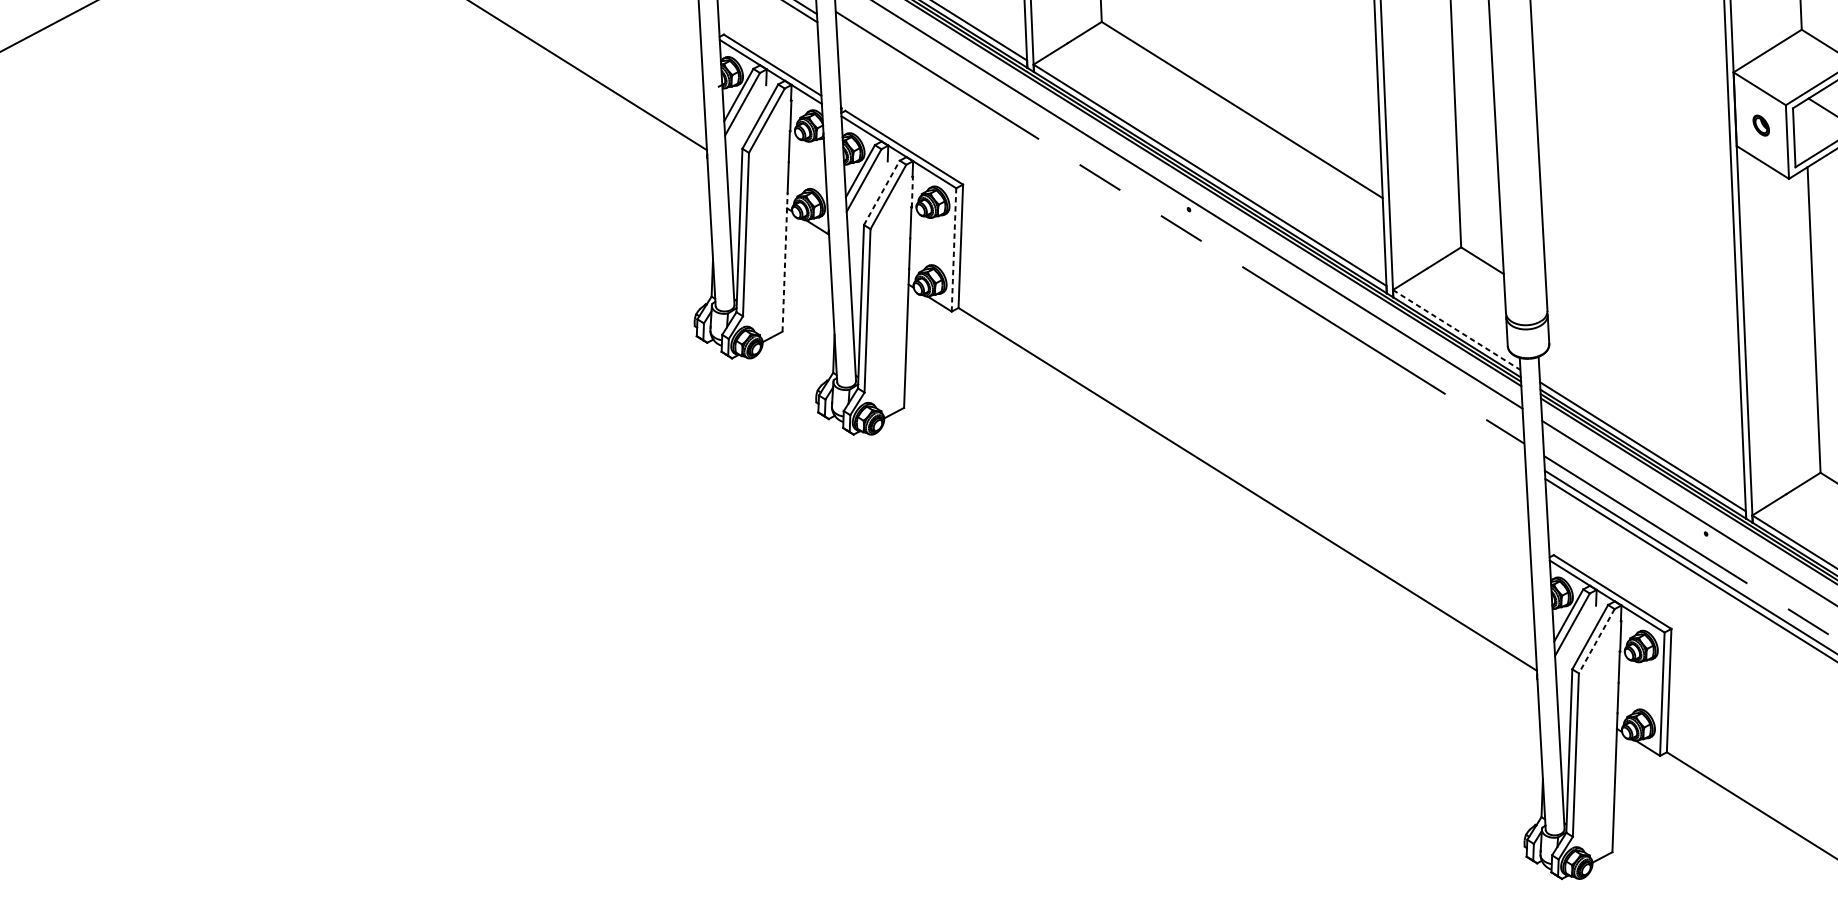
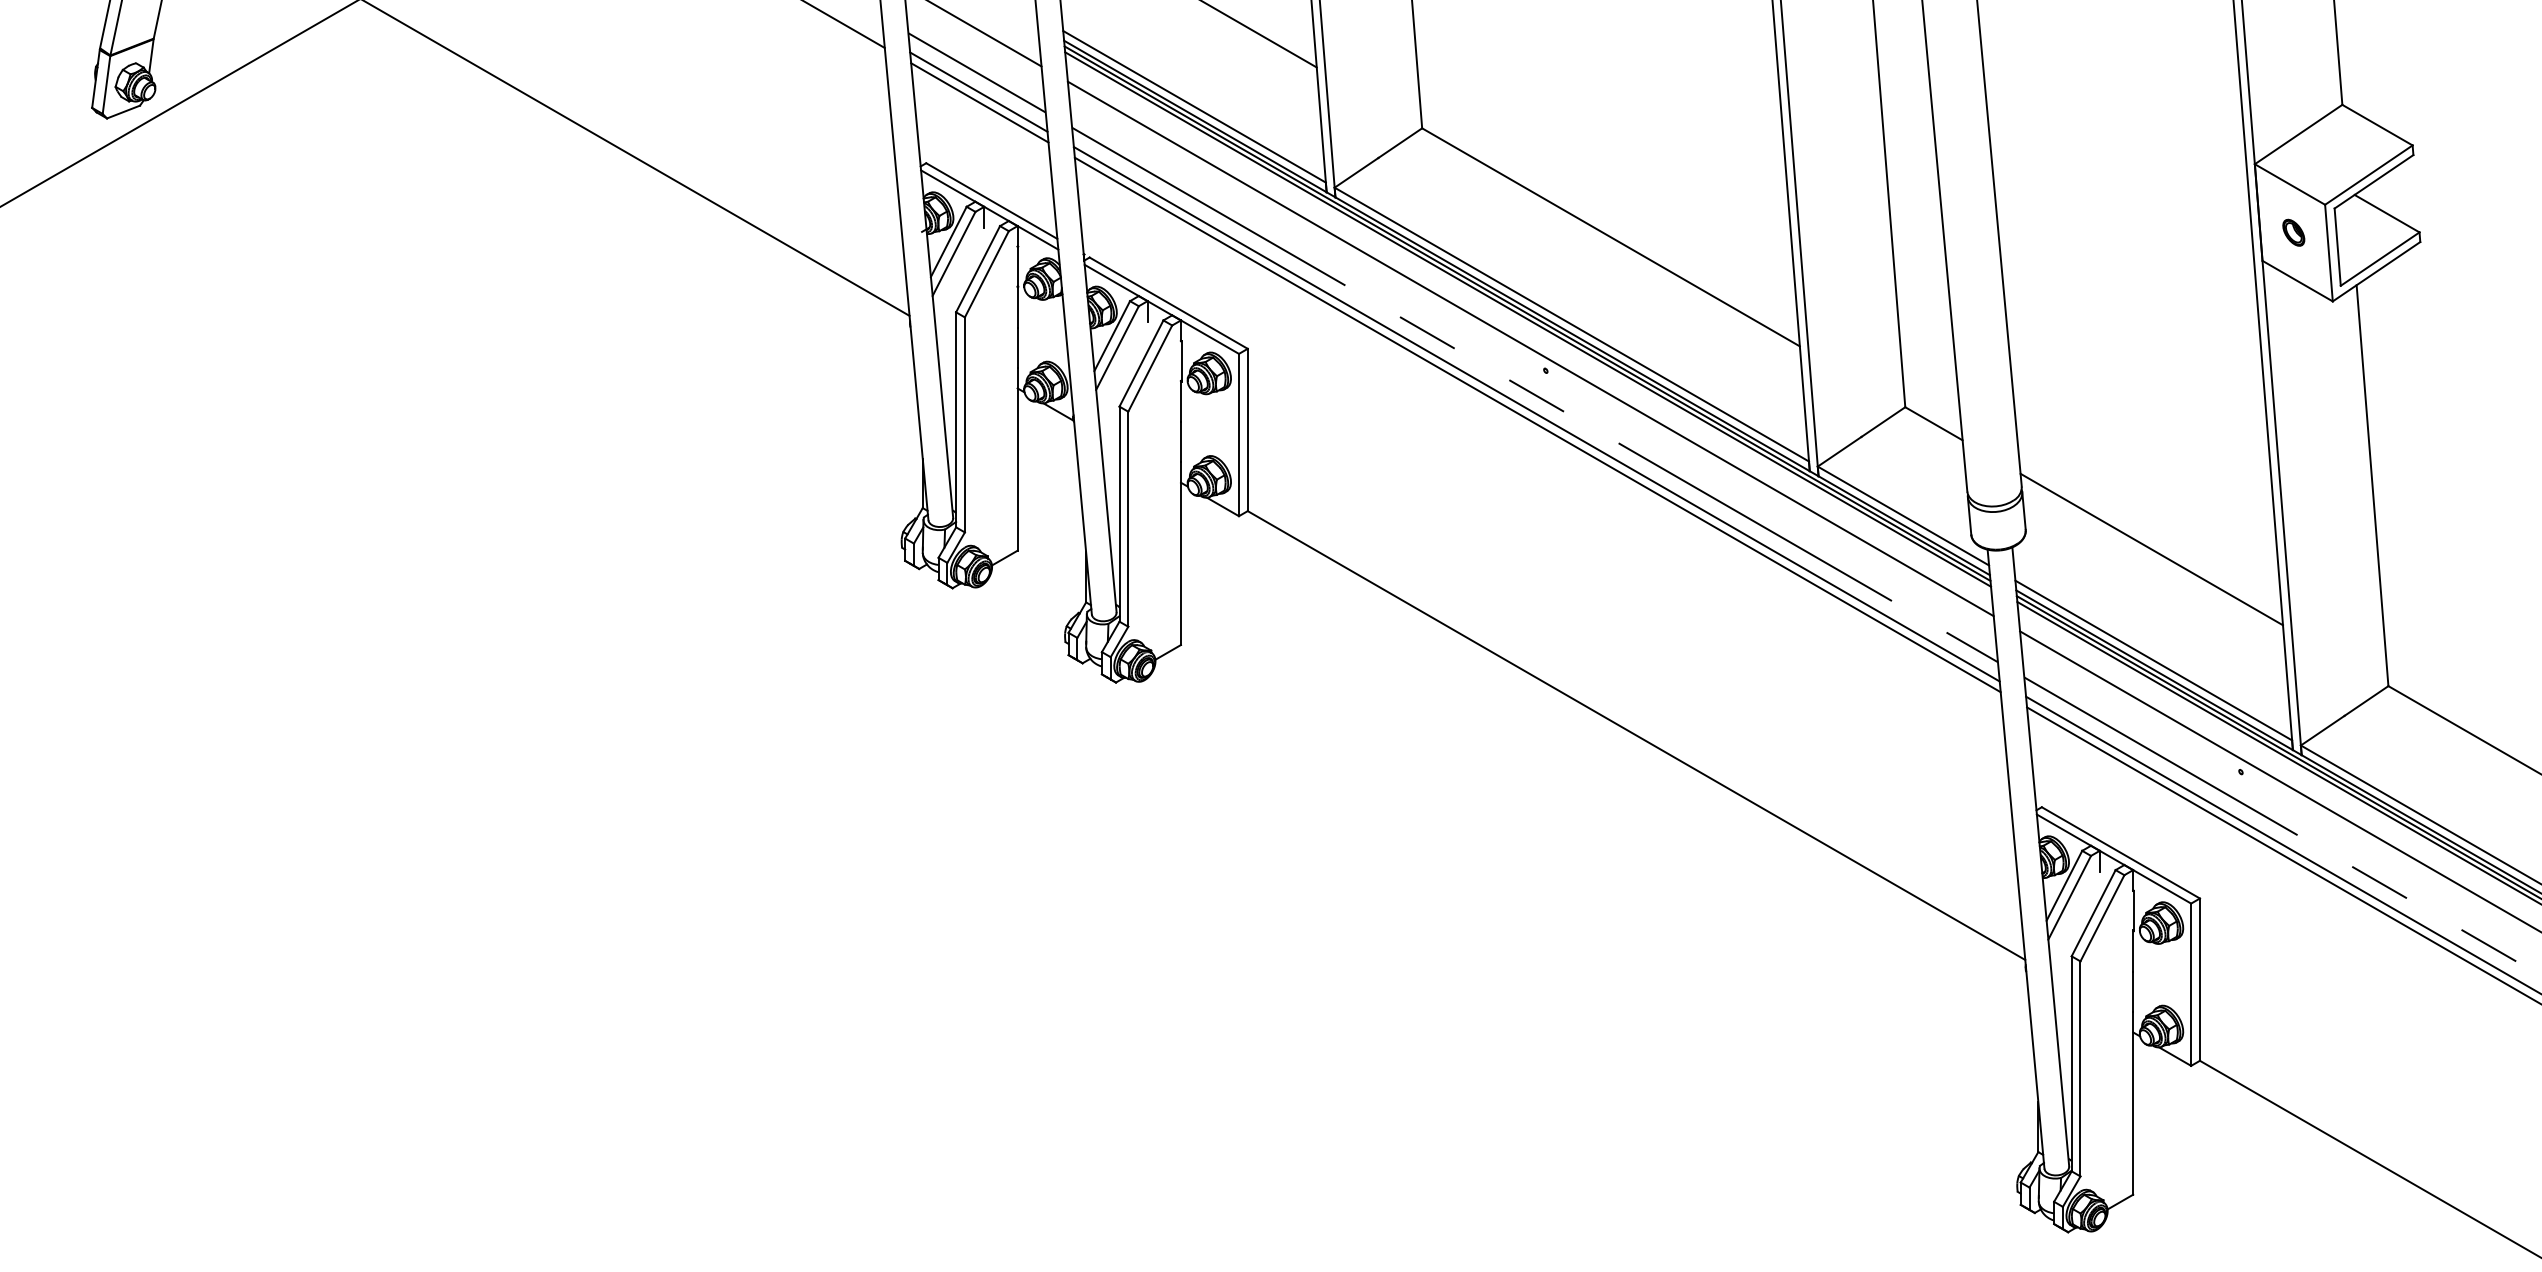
line: (912, 191) -> (1181, 360), dashed -> solid
line: (881, 192) -> (1141, 363), dashed -> solid
line: (1180, 242) -> (1536, 414), added
line: (953, 249) -> (1238, 434), dashed -> solid
line: (1181, 250) -> (1537, 424), added
line: (785, 262) -> (1017, 459), dashed -> solid
line: (1456, 330) -> (1903, 516), dashed -> solid
line: (1644, 362) -> (2151, 549), added
line: (1596, 641) -> (2102, 918), dashed -> solid

